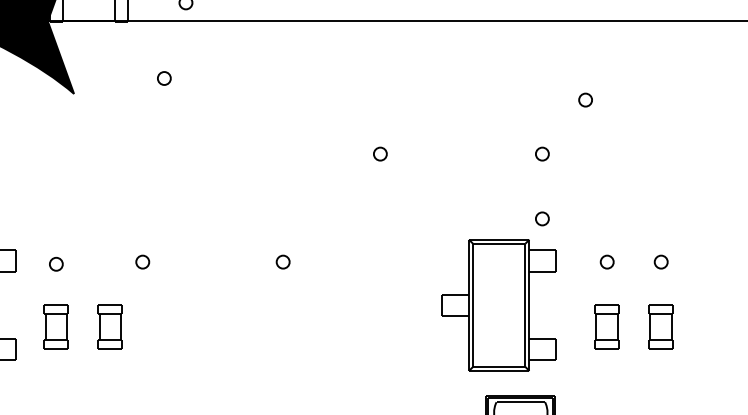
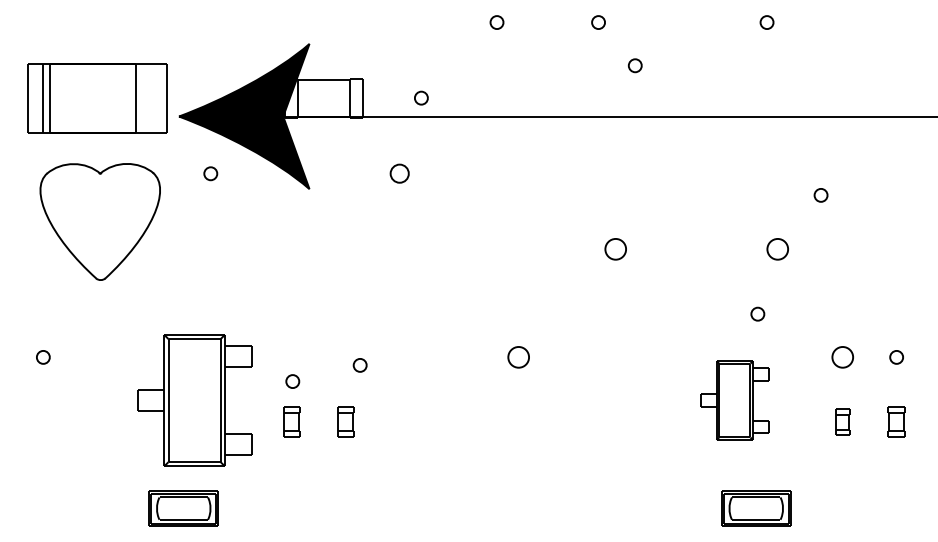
part: (164, 78) -> (399, 173), size x1.4
part: (380, 154) -> (615, 249), size x1.6
part: (542, 154) -> (777, 249), size x1.6
part: (542, 218) -> (757, 313), moved
part: (142, 262) -> (359, 365), moved
part: (283, 262) -> (518, 357), size x1.6
part: (607, 262) -> (842, 357), size x1.6
part: (56, 264) -> (292, 381), moved
part: (499, 305) -> (734, 400), size x0.6
part: (56, 327) -> (291, 422), size x0.7
part: (110, 327) -> (345, 422), size x0.7
part: (607, 327) -> (842, 422), size x0.6
part: (661, 327) -> (896, 422), size x0.7

